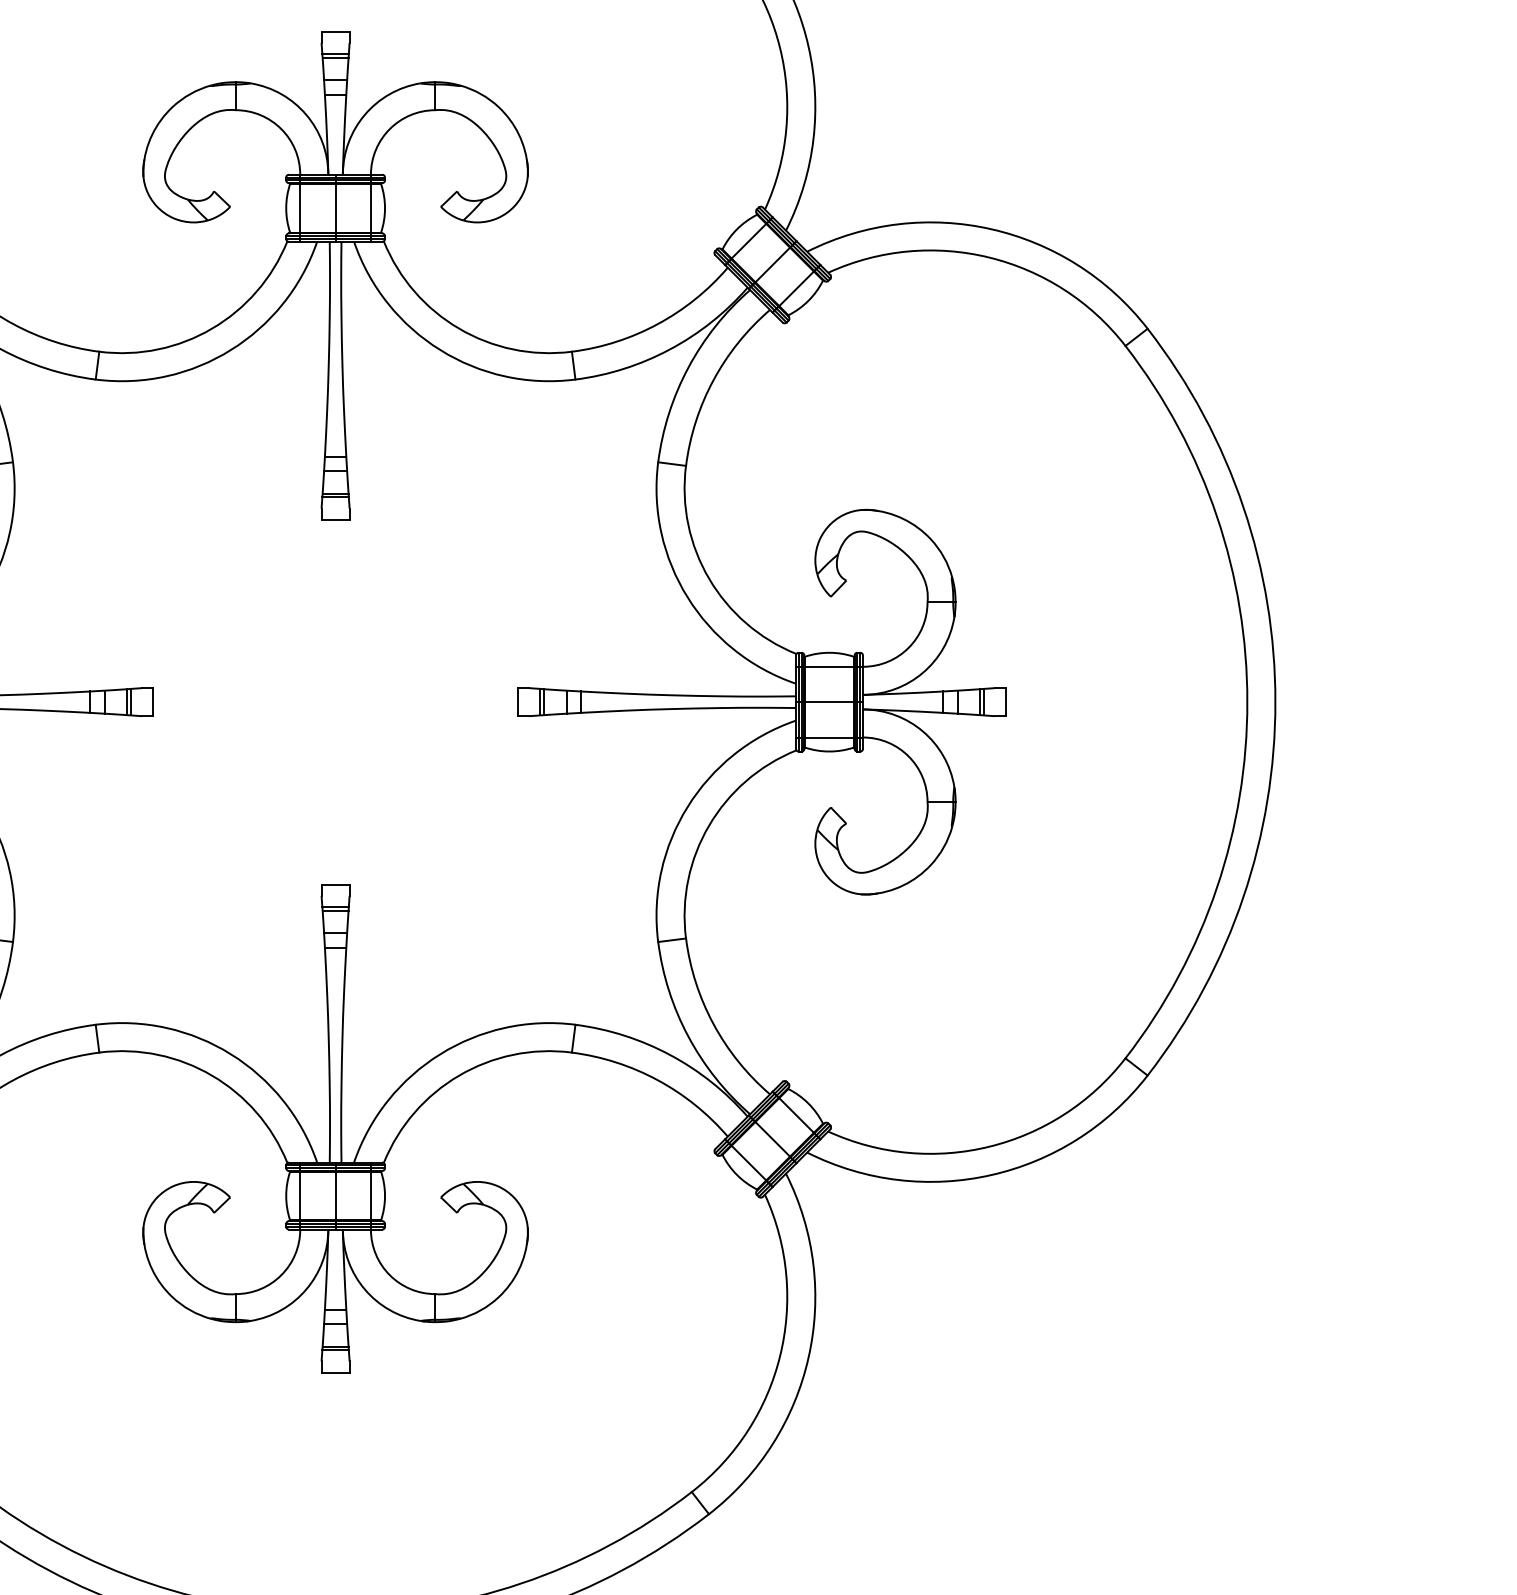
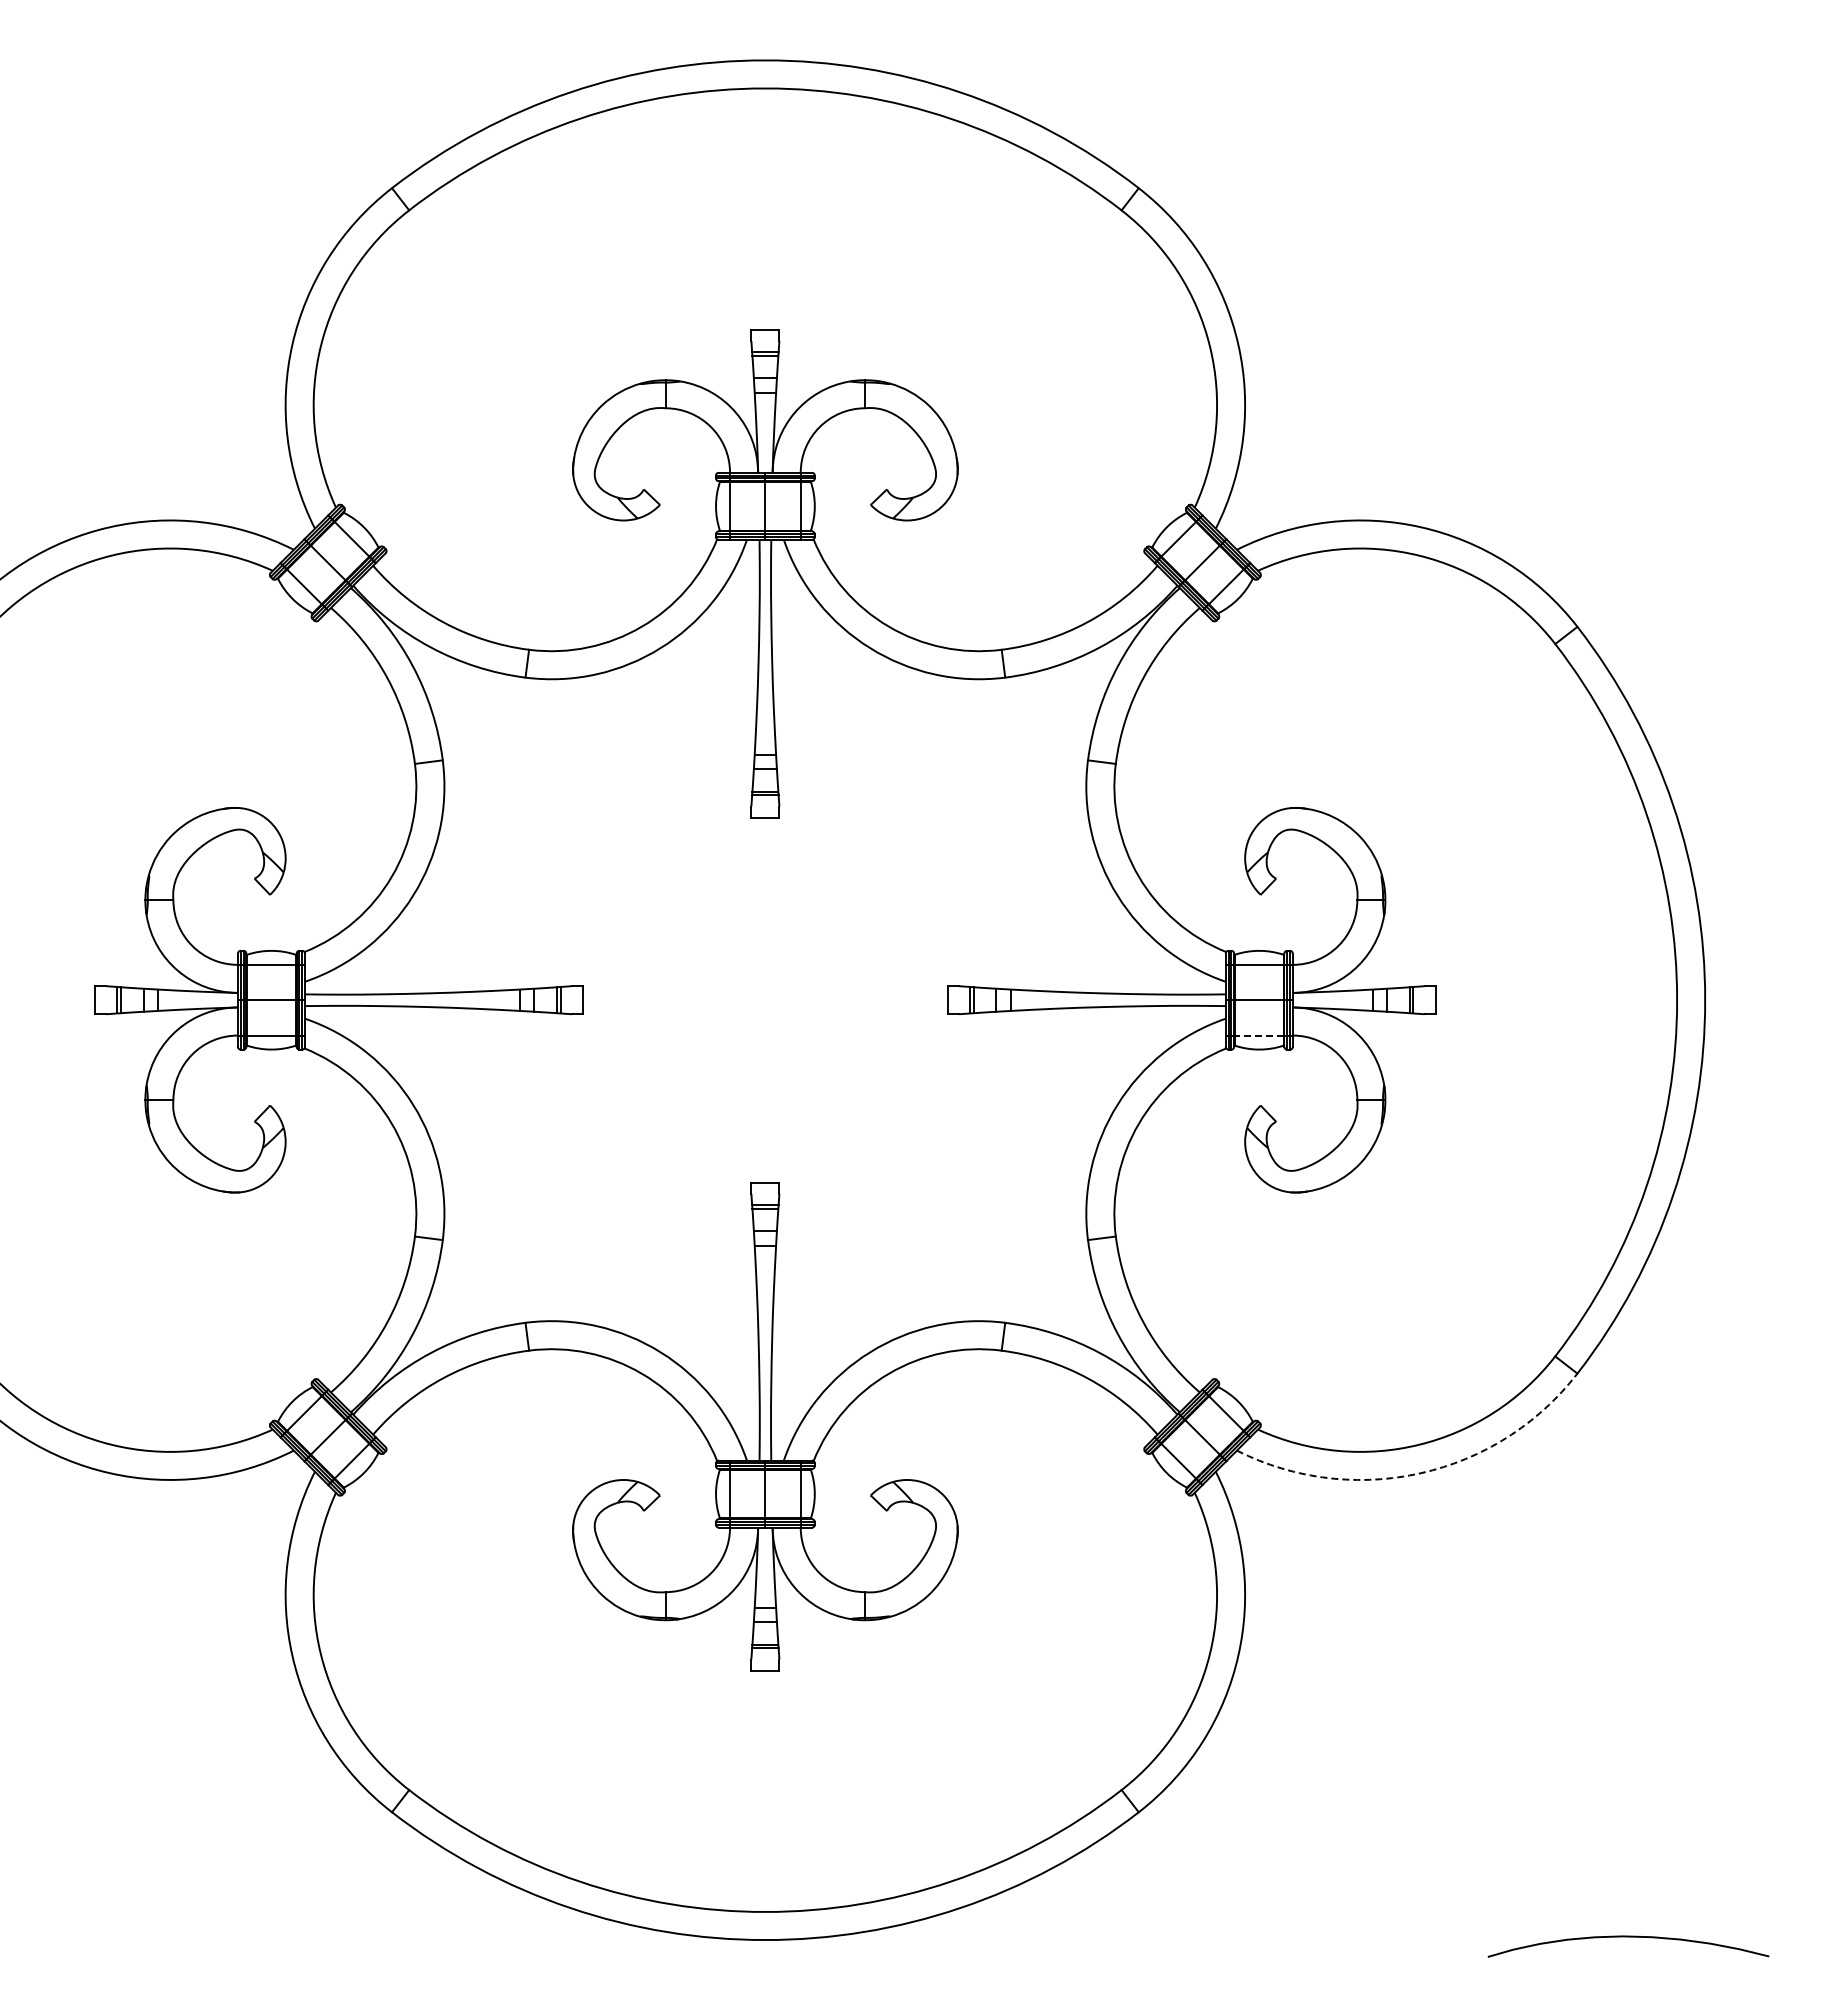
line: (828, 737) -> (1258, 1035), solid -> dashed
arc: (990, 1175) -> (1420, 1473), solid -> dashed

